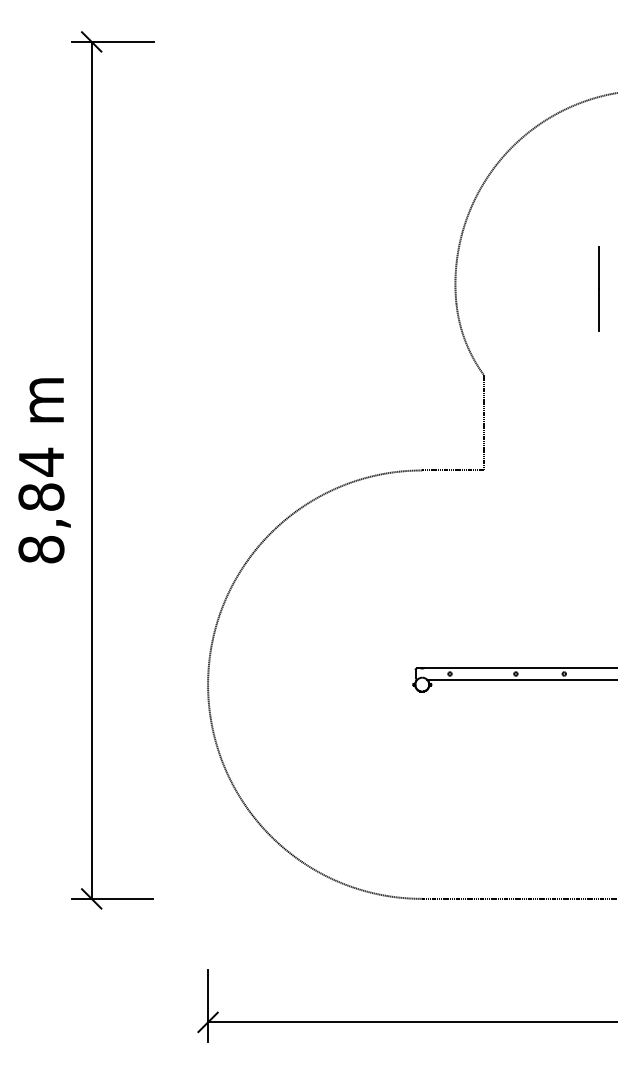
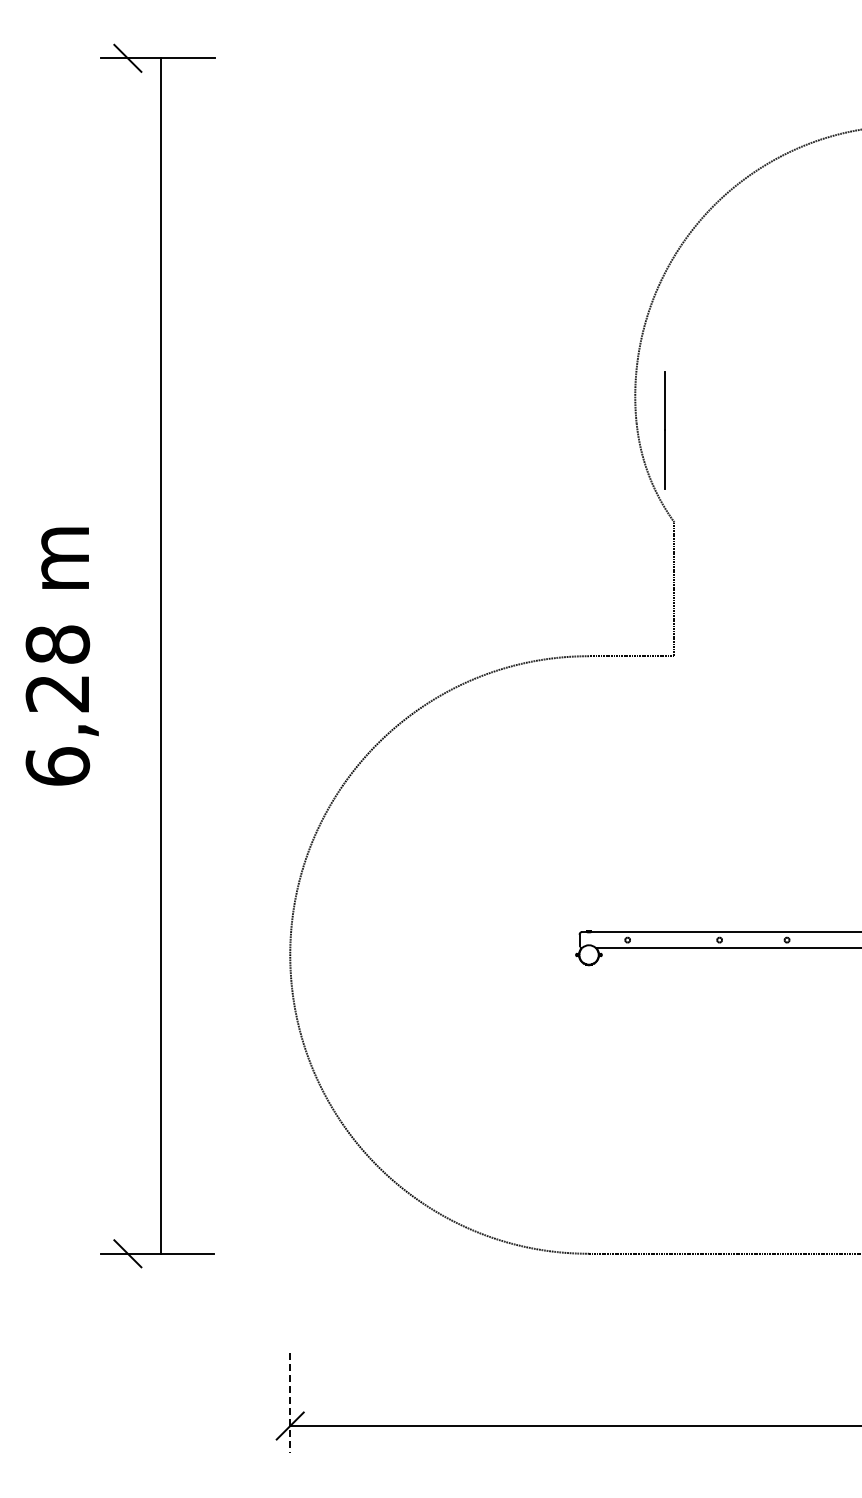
line: (598, 289) -> (664, 430), moved
line: (91, 469) -> (160, 655), moved
text: (41, 505) -> (57, 704), 8,84 -> 6,28
line: (208, 1006) -> (290, 1403), solid -> dashed

